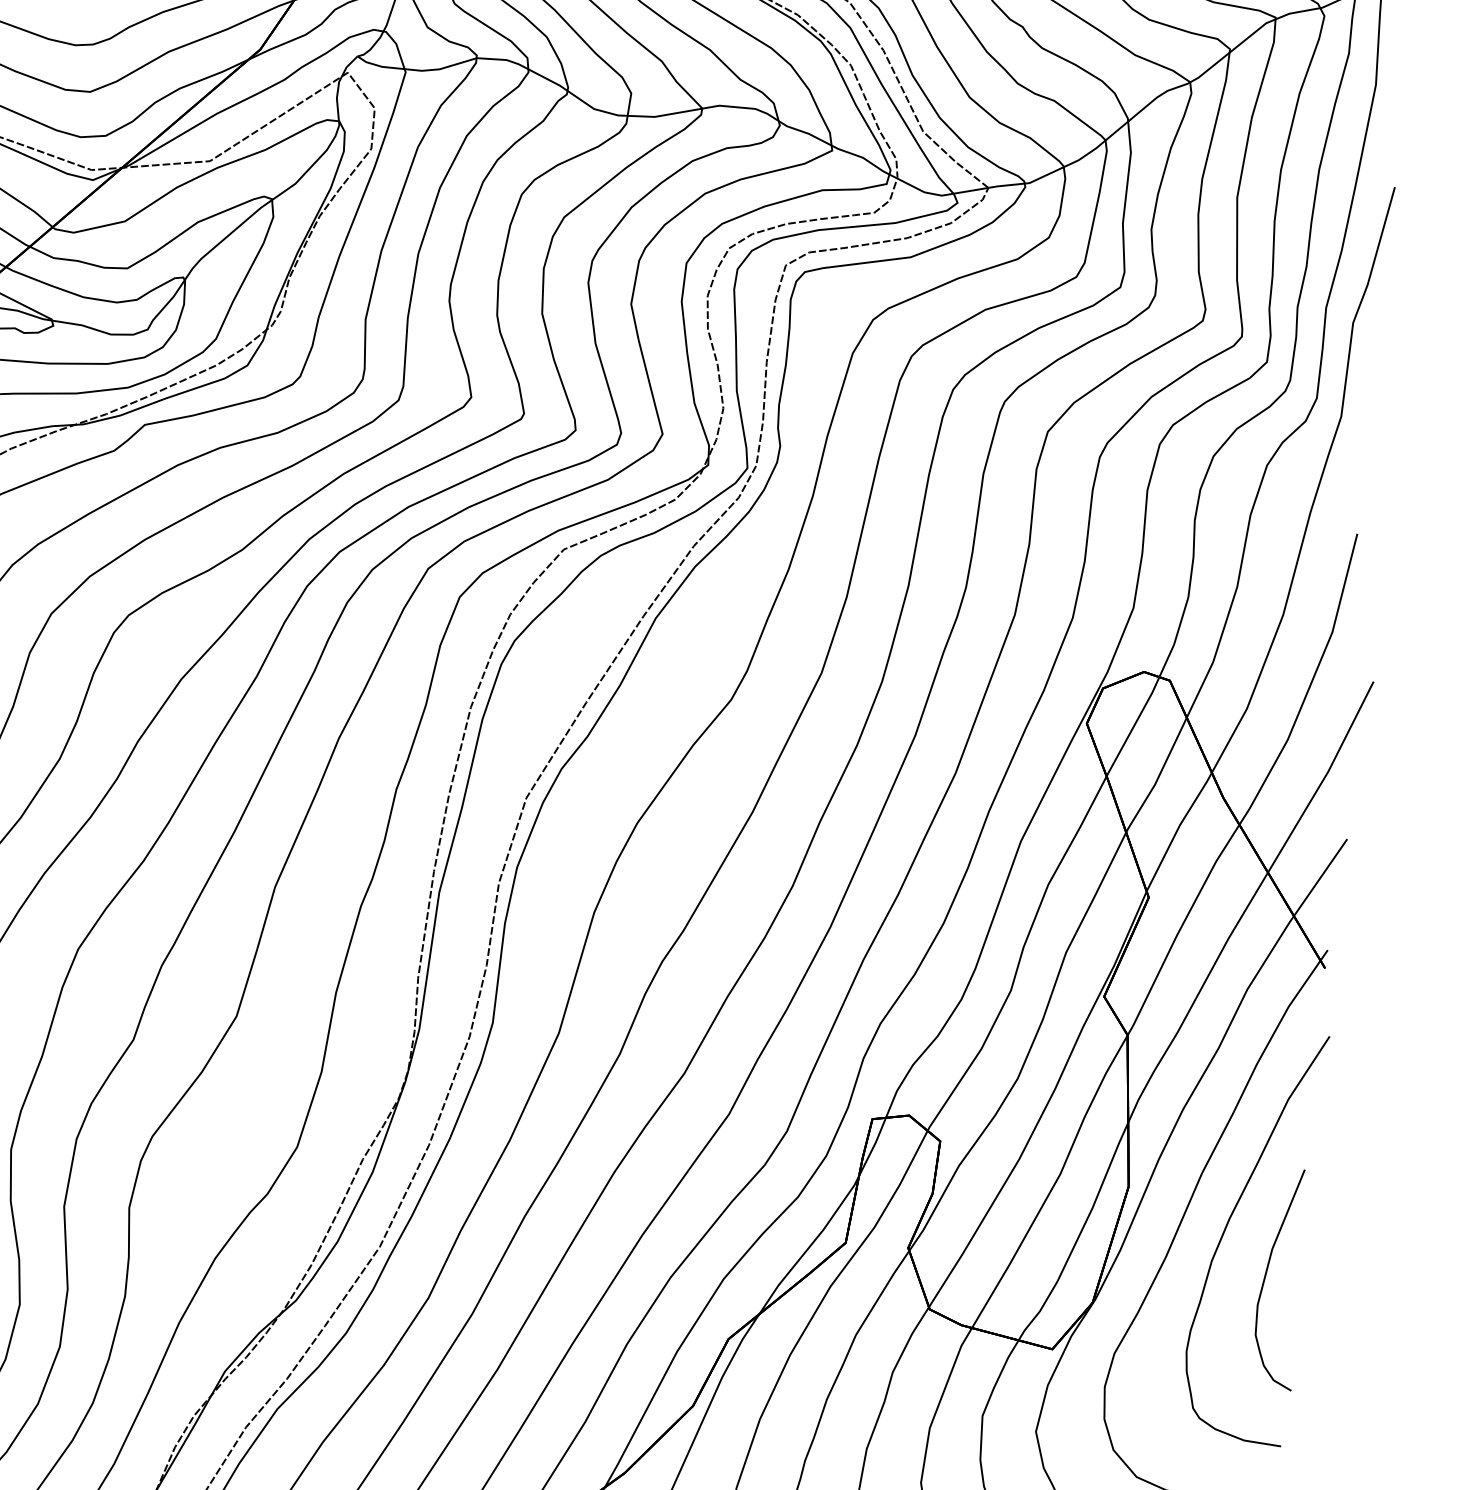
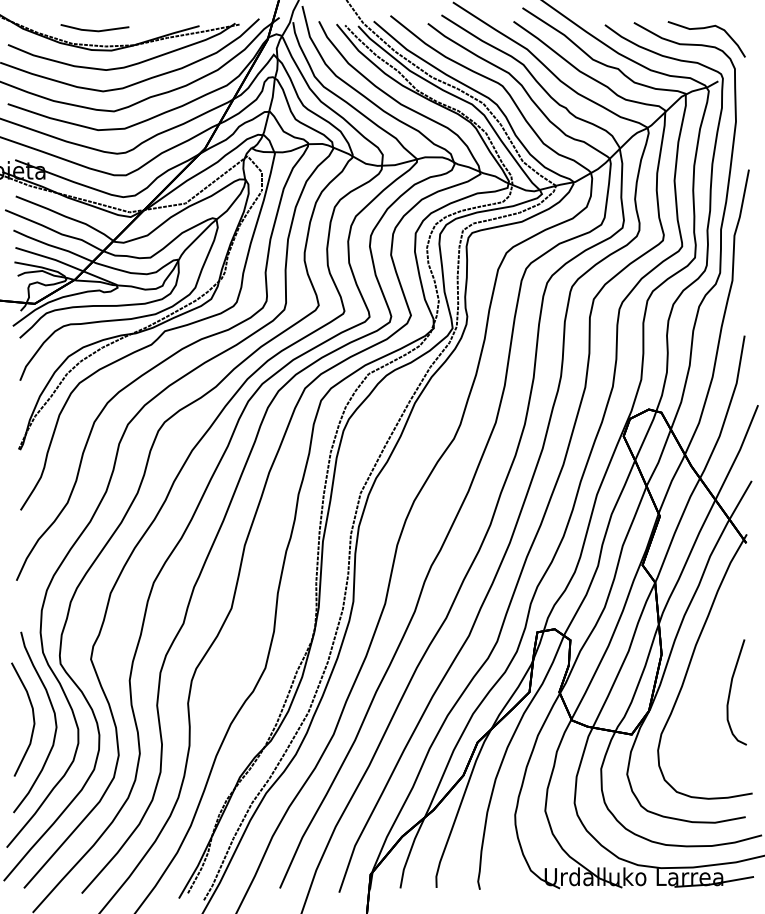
curve: (1228, 1228) -> (710, 670), removed

